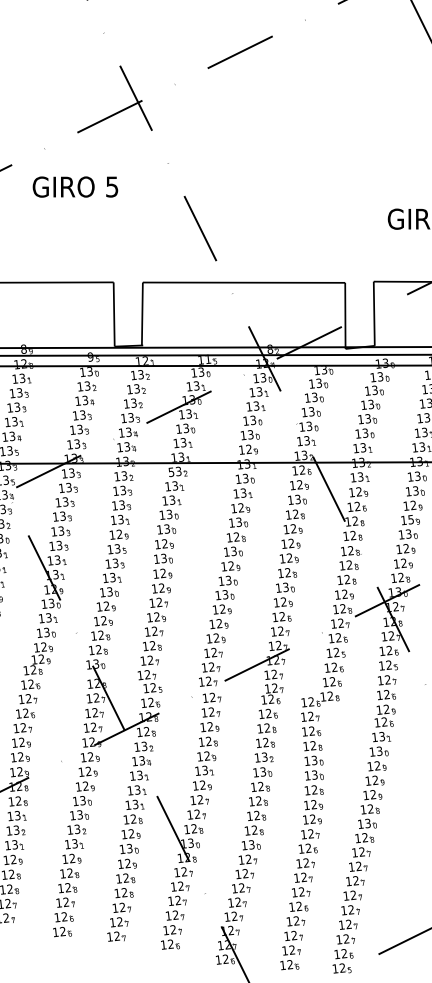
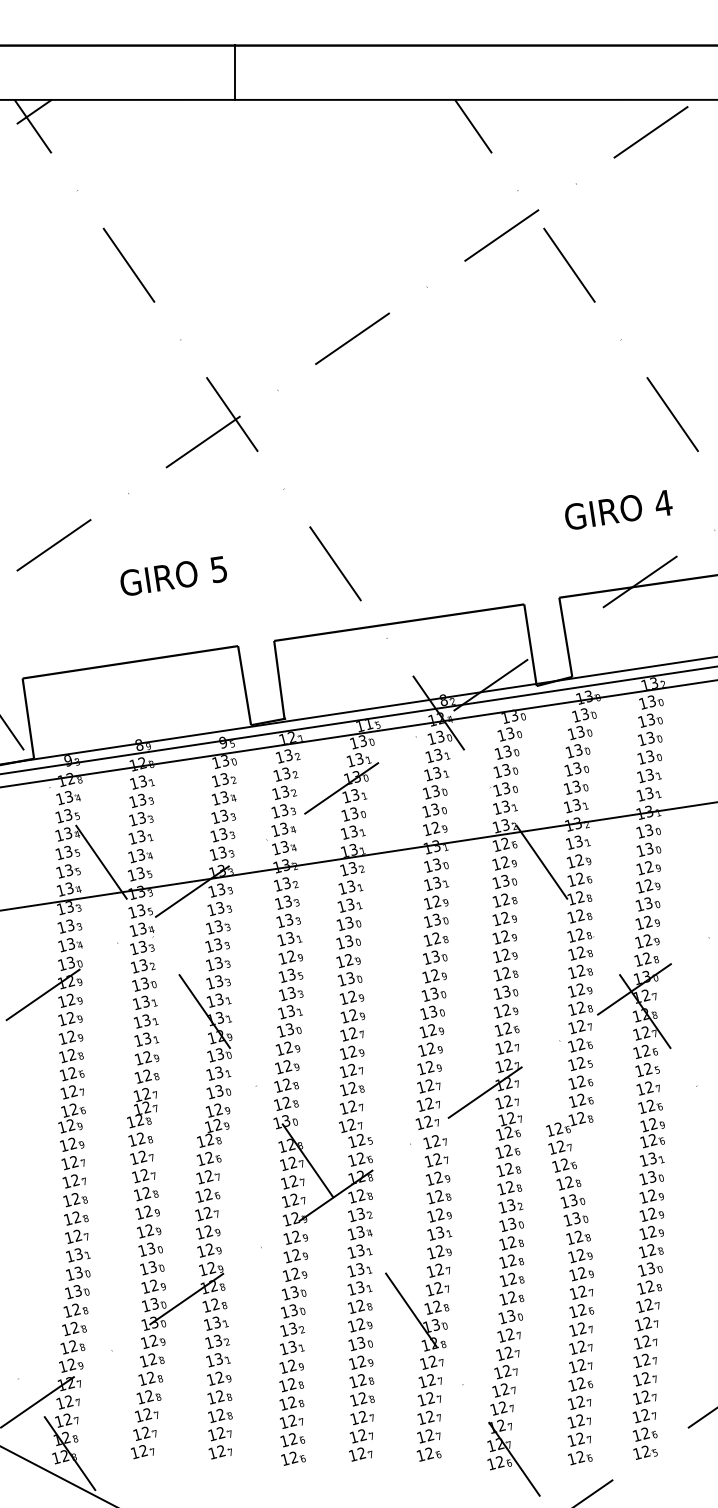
text: (75, 186) -> (173, 575), moved
text: (171, 472) -> (344, 870), 53 -> 13
text: (410, 519) -> (648, 884), 15 -> 12

